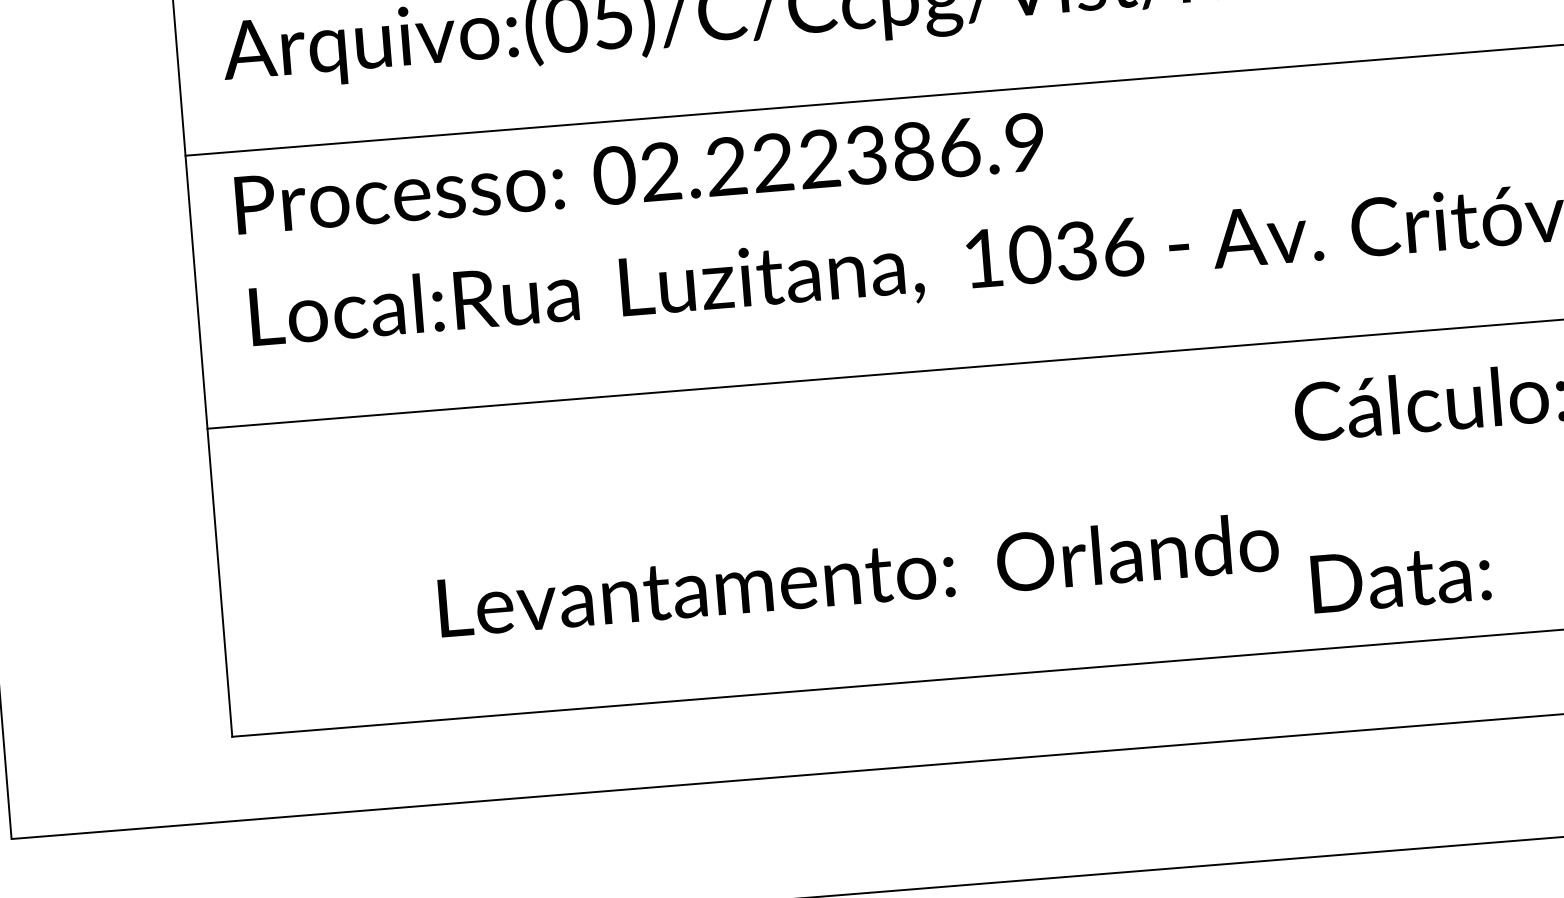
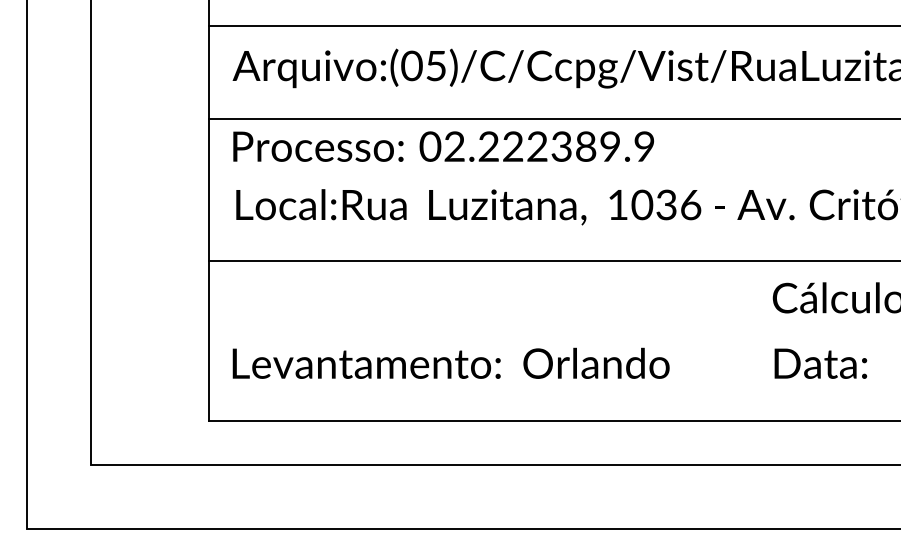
text: (960, 147) -> (610, 146), 02.222386.9 -> 02.222389.9
text: (857, 572) -> (450, 362), moved
text: (1400, 577) -> (820, 363), moved

